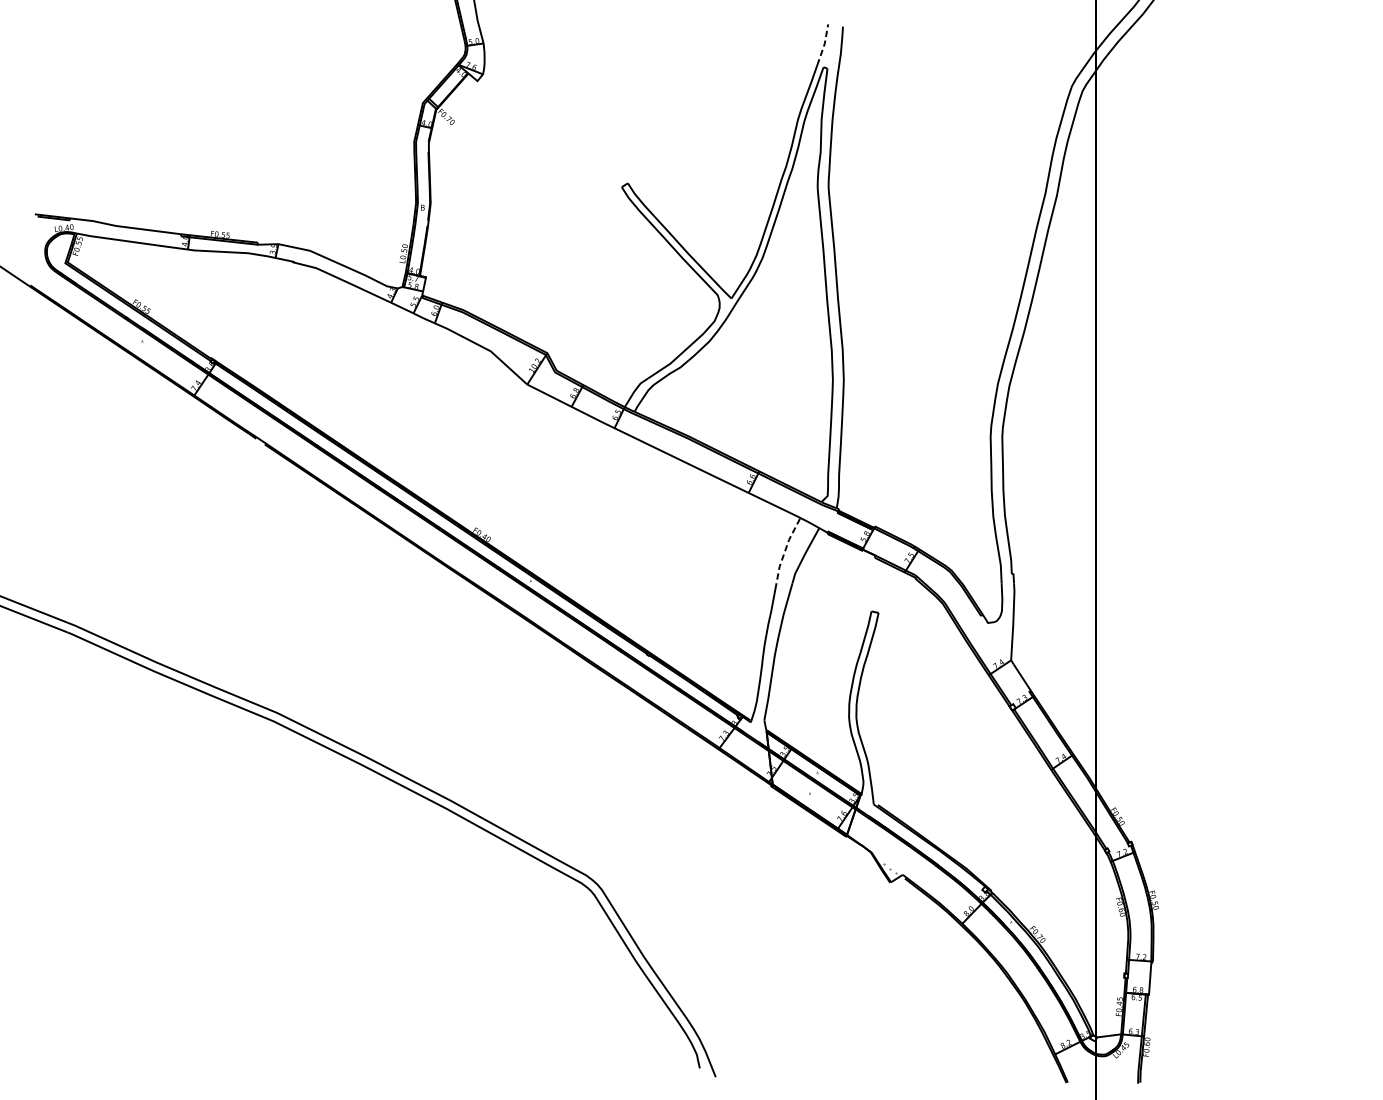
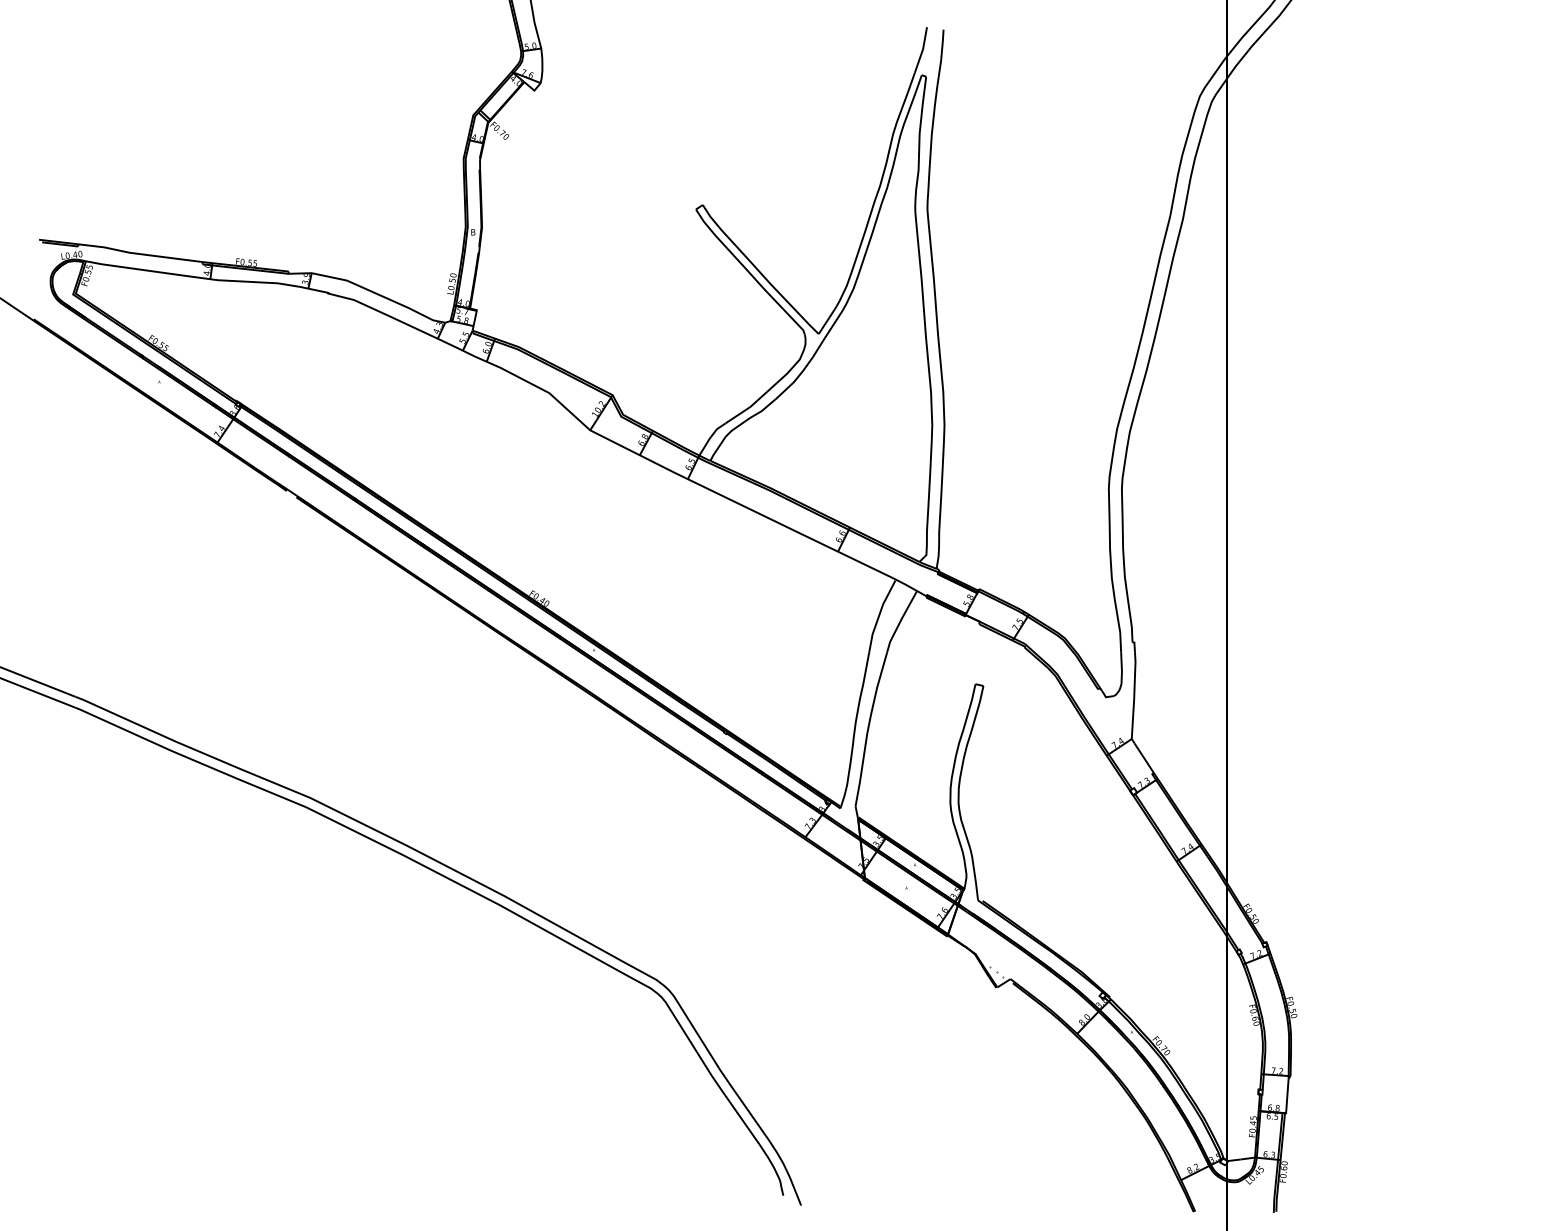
line: (824, 45) -> (922, 50), dashed -> solid
line: (785, 550) -> (879, 616), dashed -> solid

